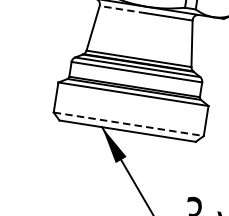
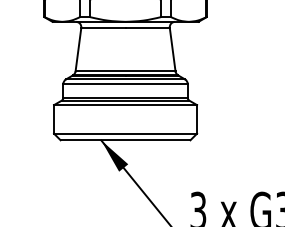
line: (122, 9) -> (102, 27), dashed -> solid
line: (128, 124) -> (125, 133), dashed -> solid

